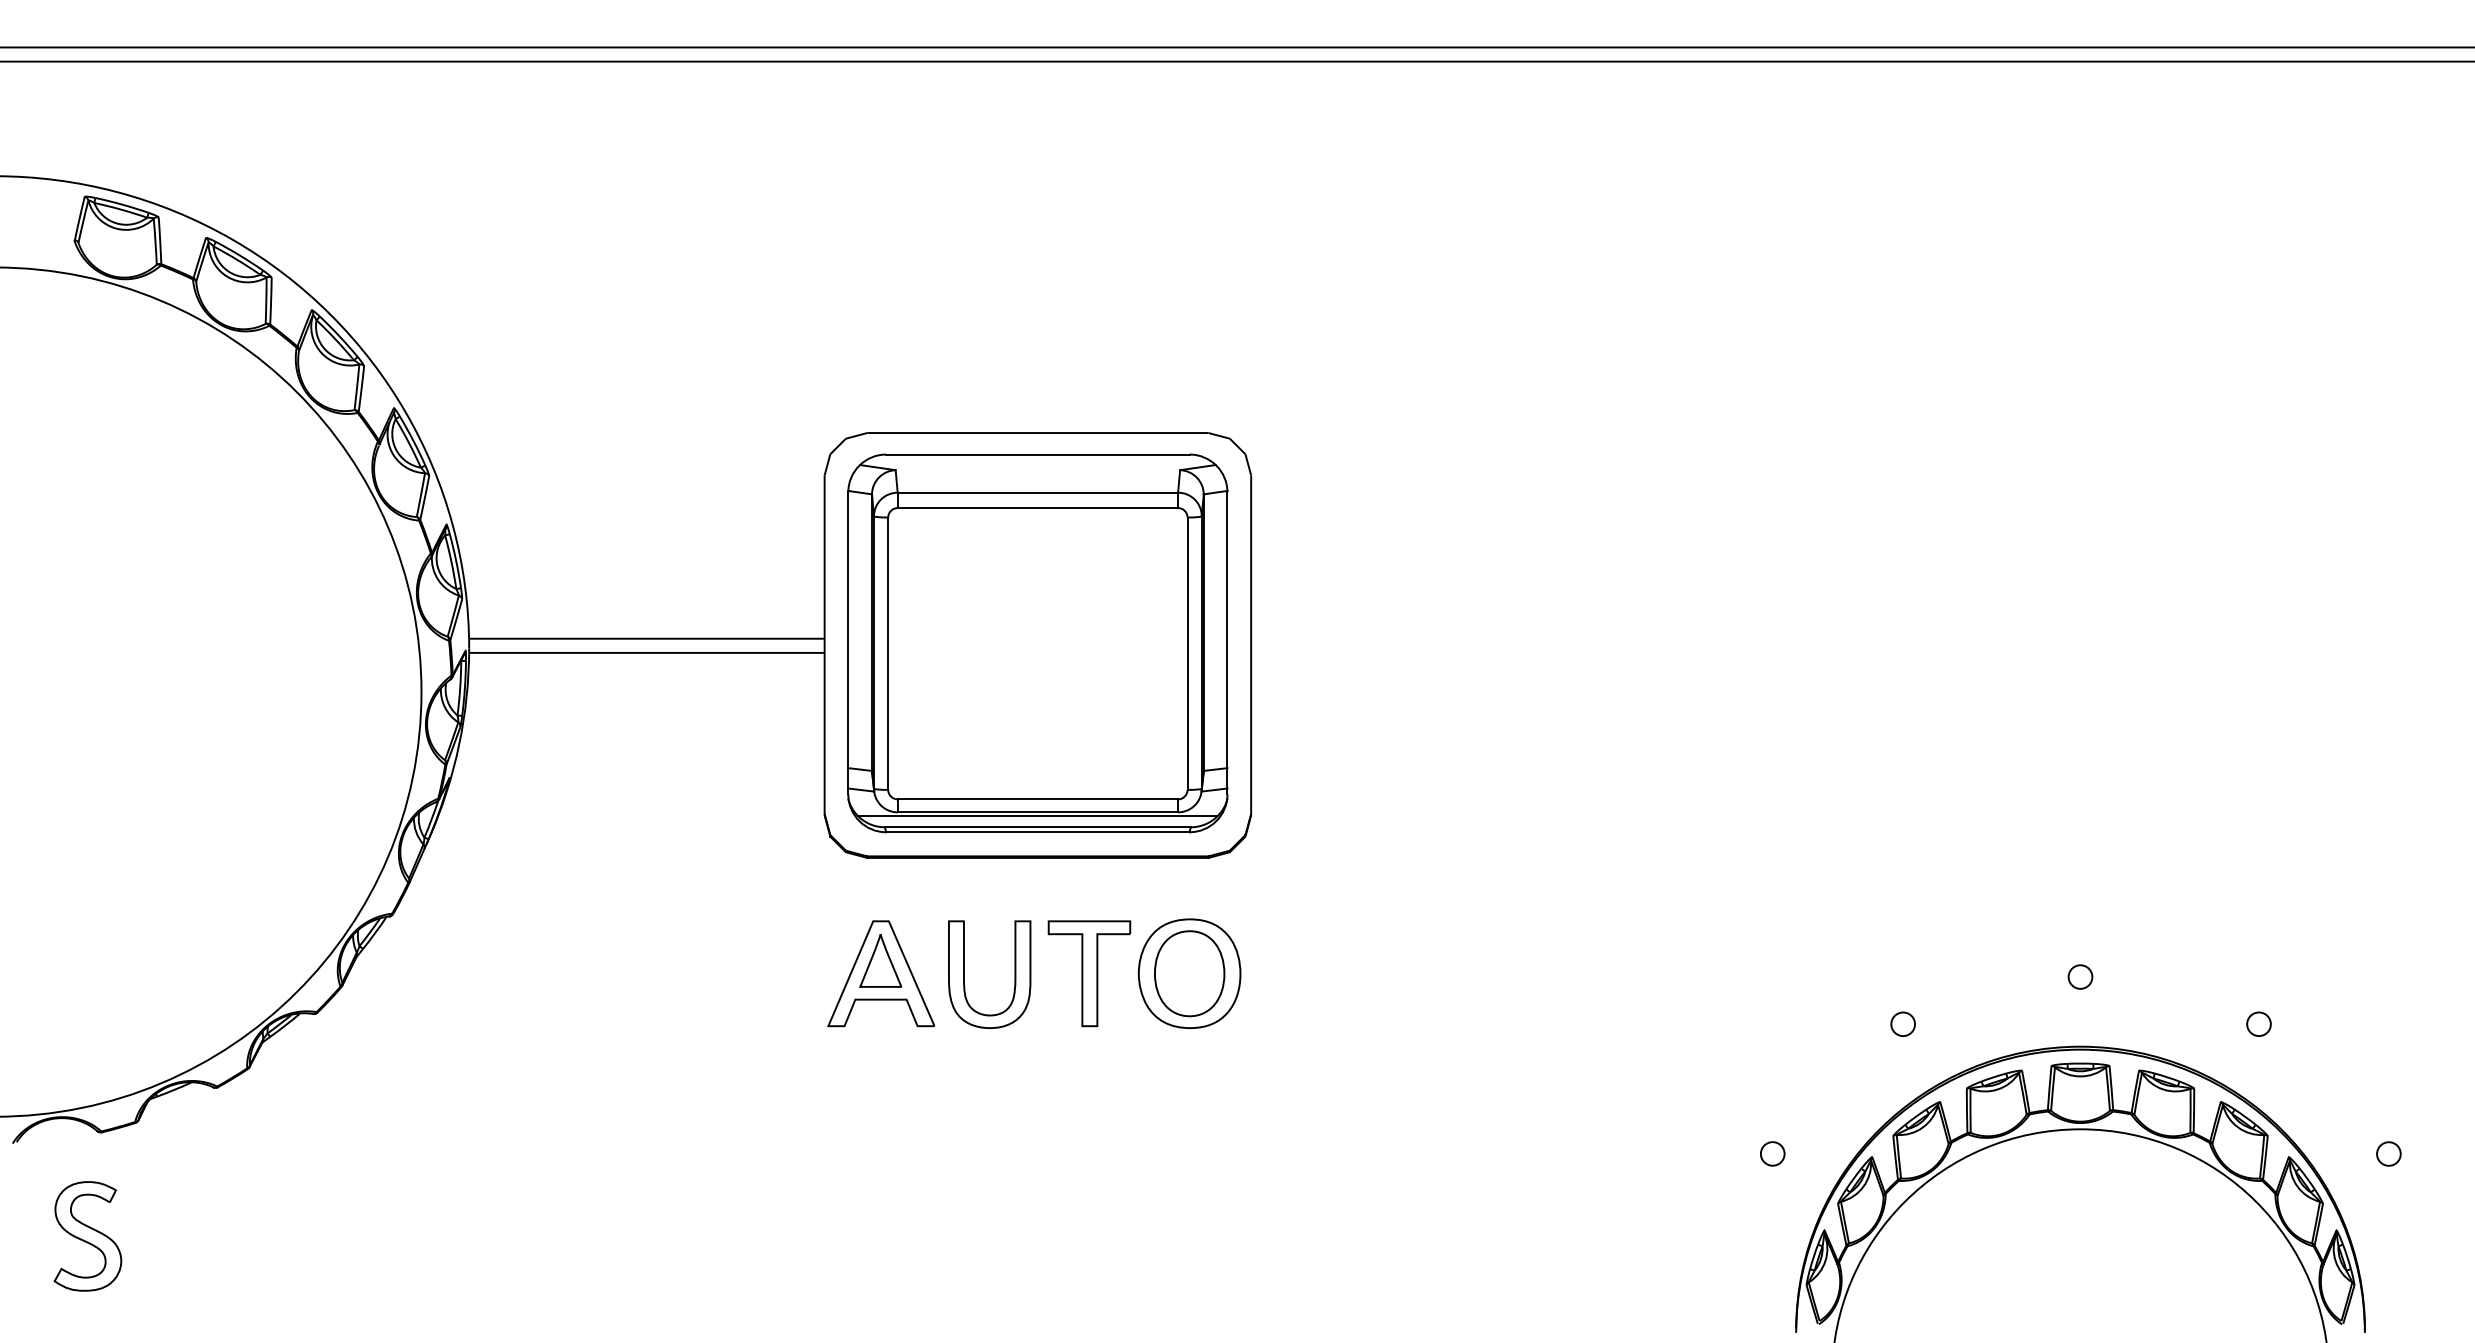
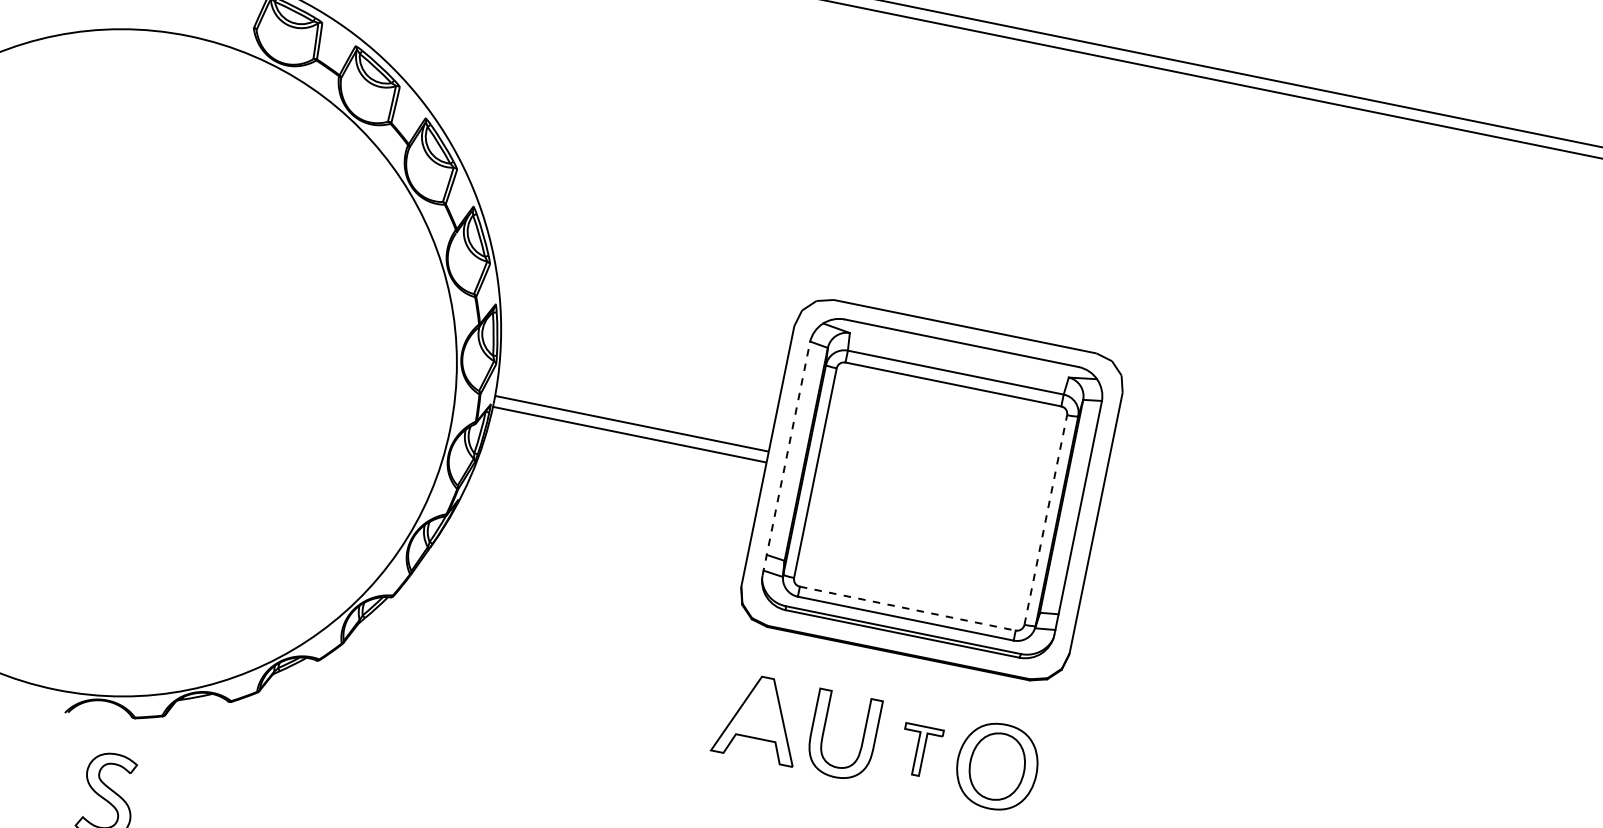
line: (848, 642) -> (786, 458), solid -> dashed
line: (1187, 653) -> (1045, 519), solid -> dashed
line: (1038, 799) -> (908, 608), solid -> dashed
line: (1037, 816) -> (904, 621), removed
part: (880, 960) -> (761, 708), removed
part: (1089, 973) -> (920, 750), size x0.6

